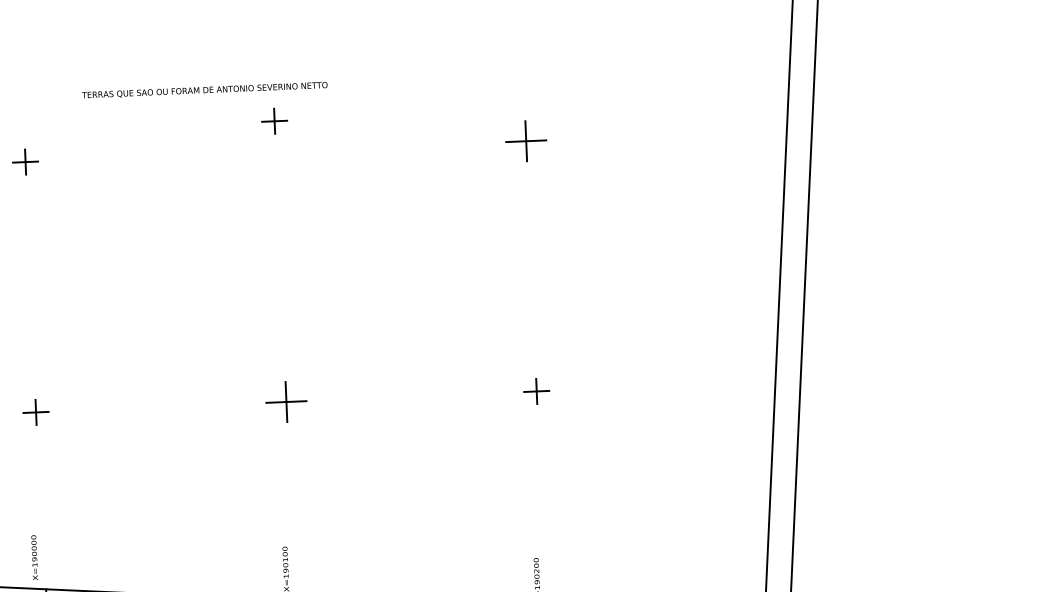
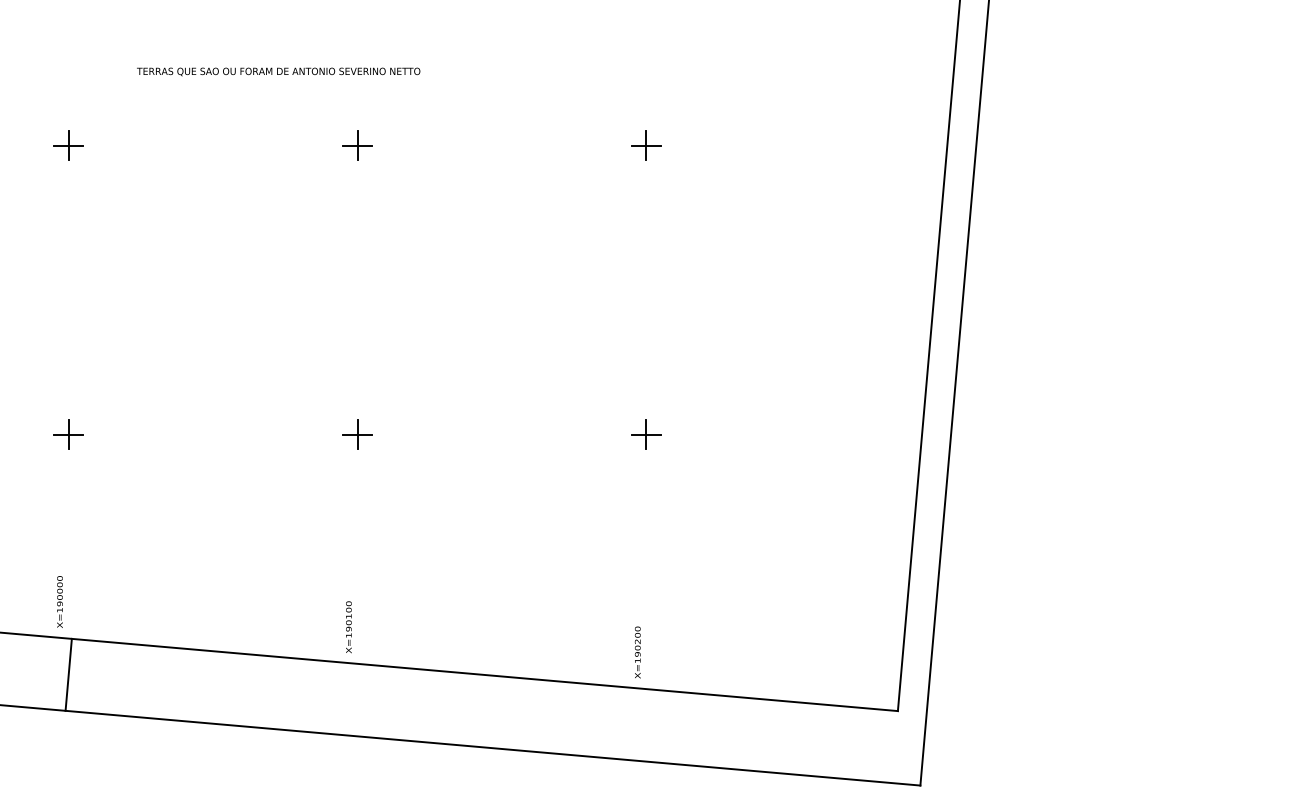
part: (274, 121) -> (357, 145), moved
part: (526, 140) -> (646, 145), size x0.62
part: (286, 401) -> (357, 434), size x0.62

